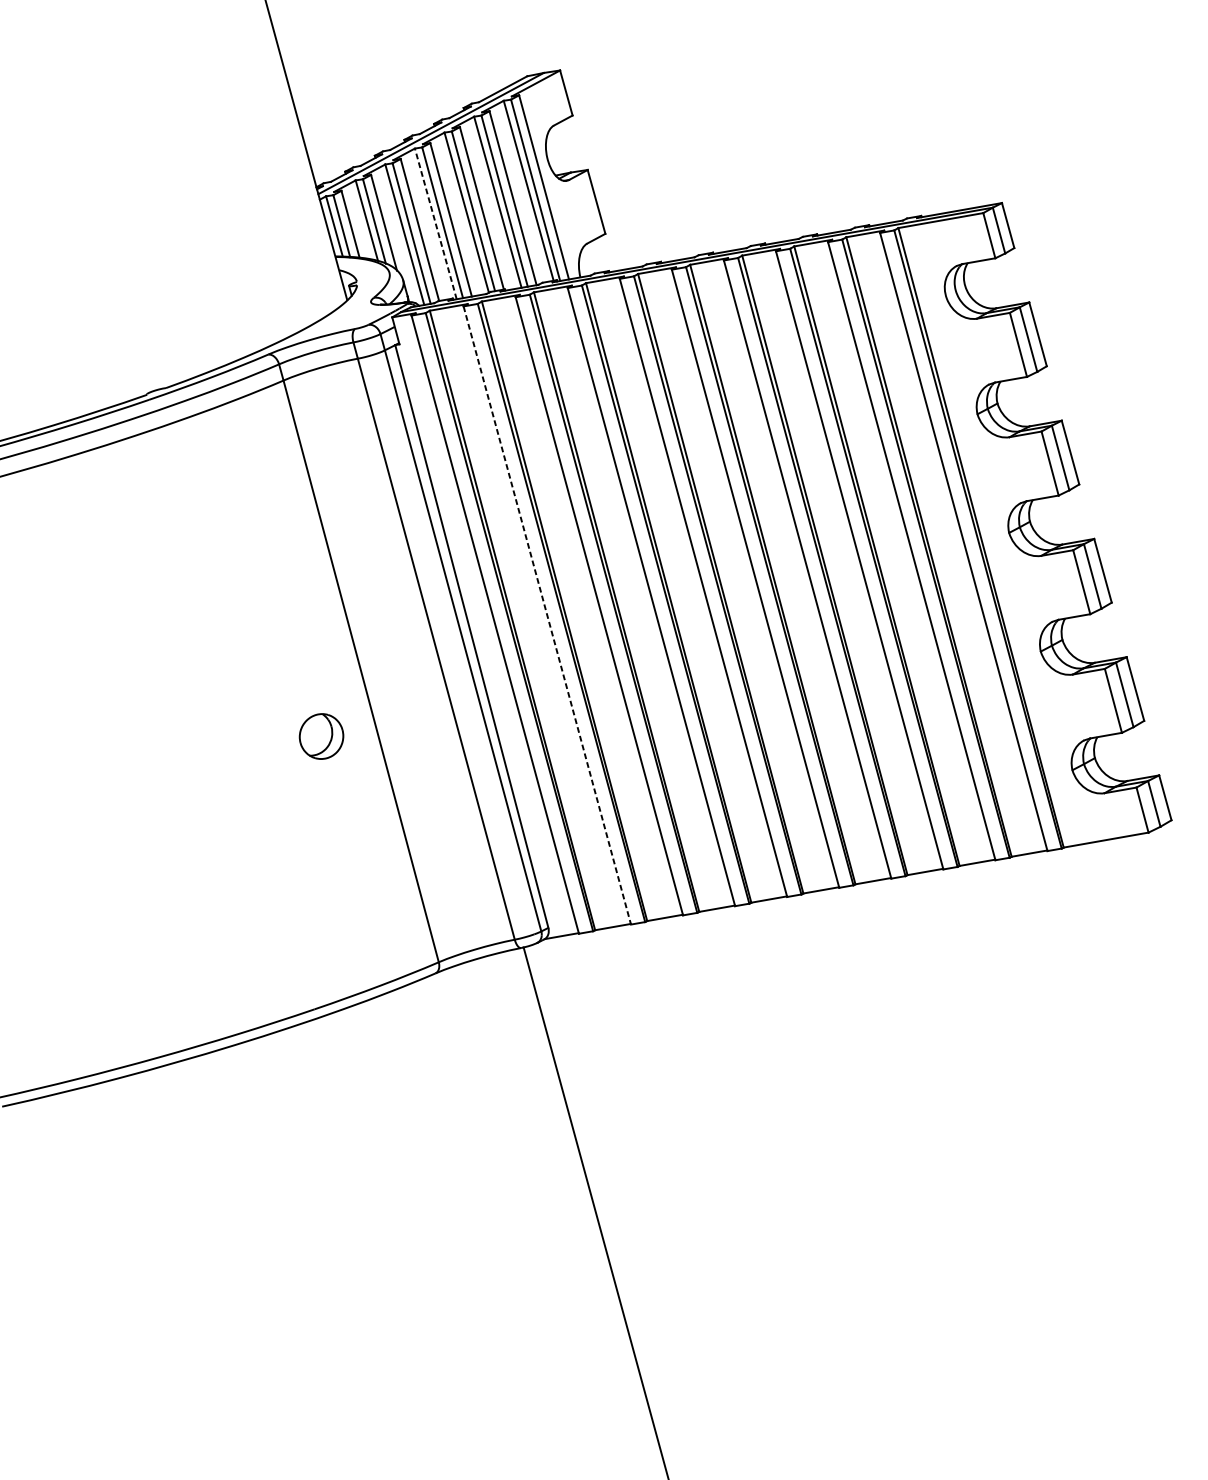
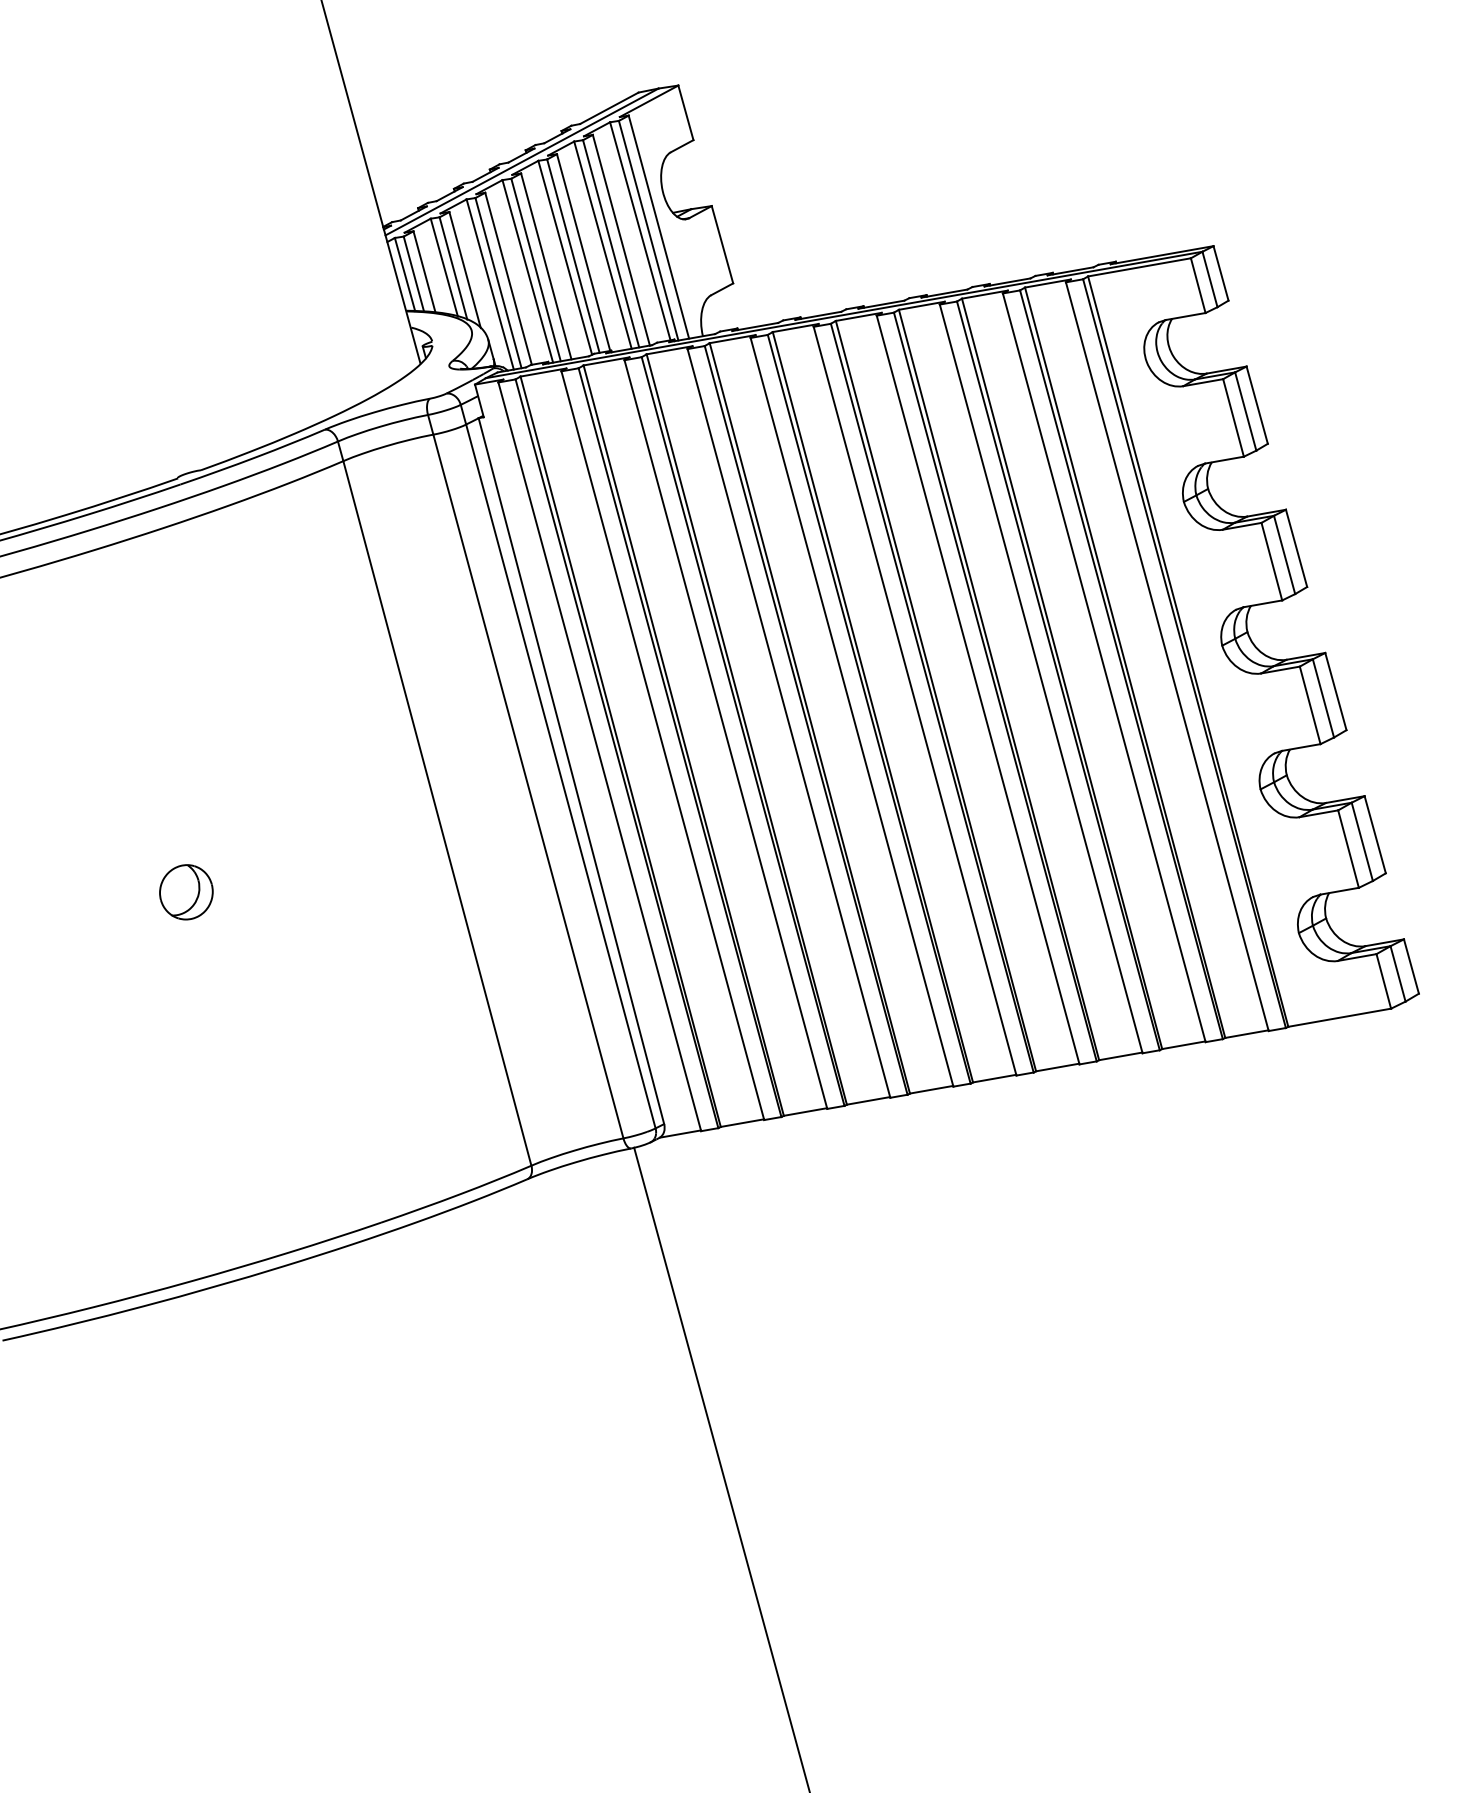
line: (435, 224) -> (527, 271), dashed -> solid
line: (547, 615) -> (662, 745), dashed -> solid
part: (321, 736) -> (186, 892), moved

